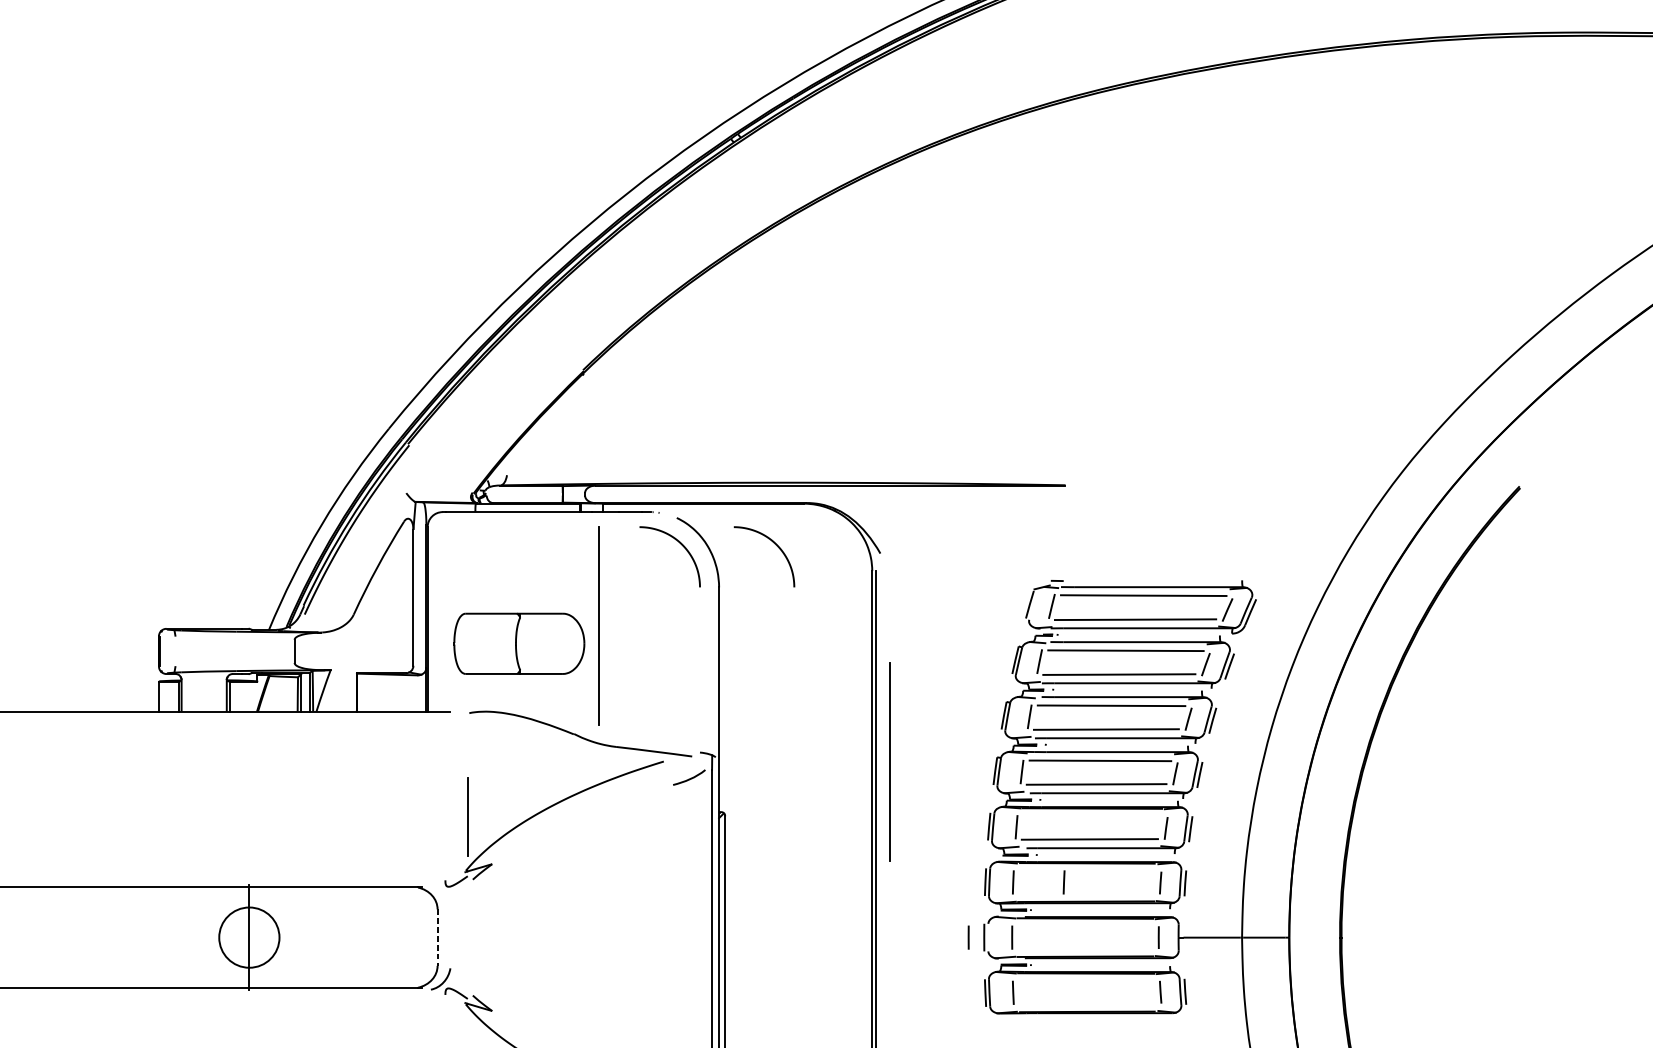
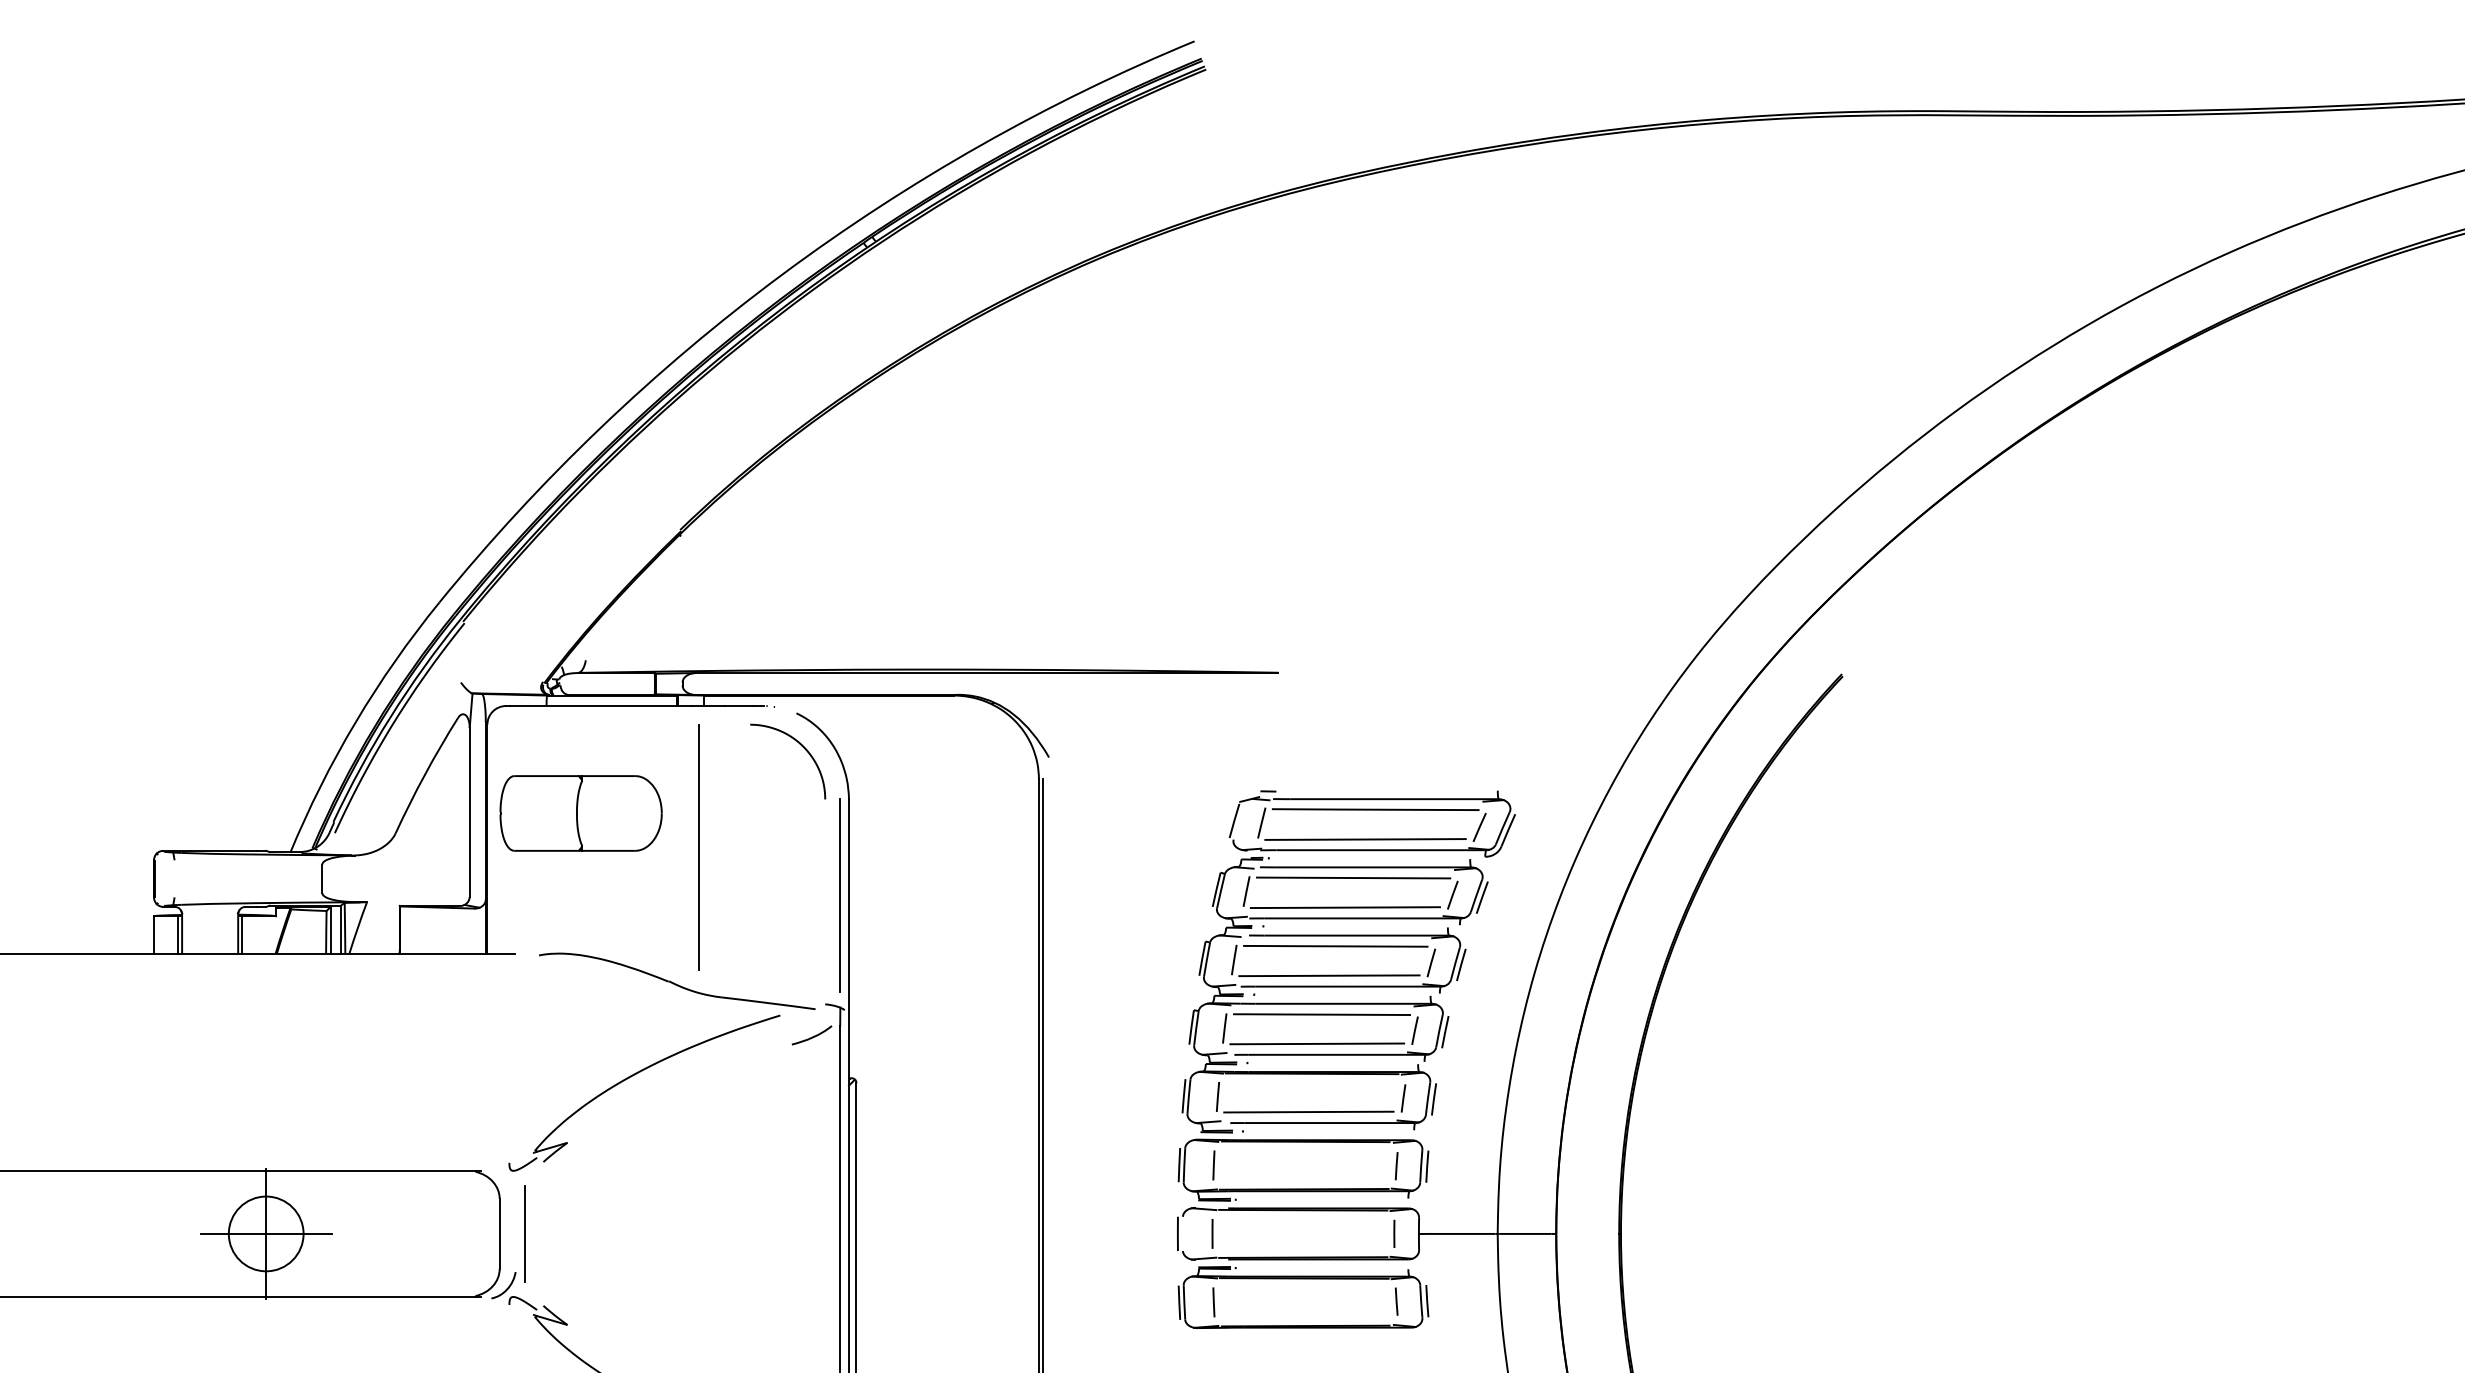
curve: (775, 545) -> (919, 747), removed
part: (518, 643) -> (580, 813), moved
line: (712, 664) -> (840, 895), added
line: (888, 761) -> (1059, 1015), removed
line: (468, 816) -> (524, 1233), moved
line: (1063, 882) -> (1276, 1165), removed
line: (248, 937) -> (265, 1233), added
line: (968, 937) -> (1158, 1233), removed
line: (437, 938) -> (499, 1234), dashed -> solid

